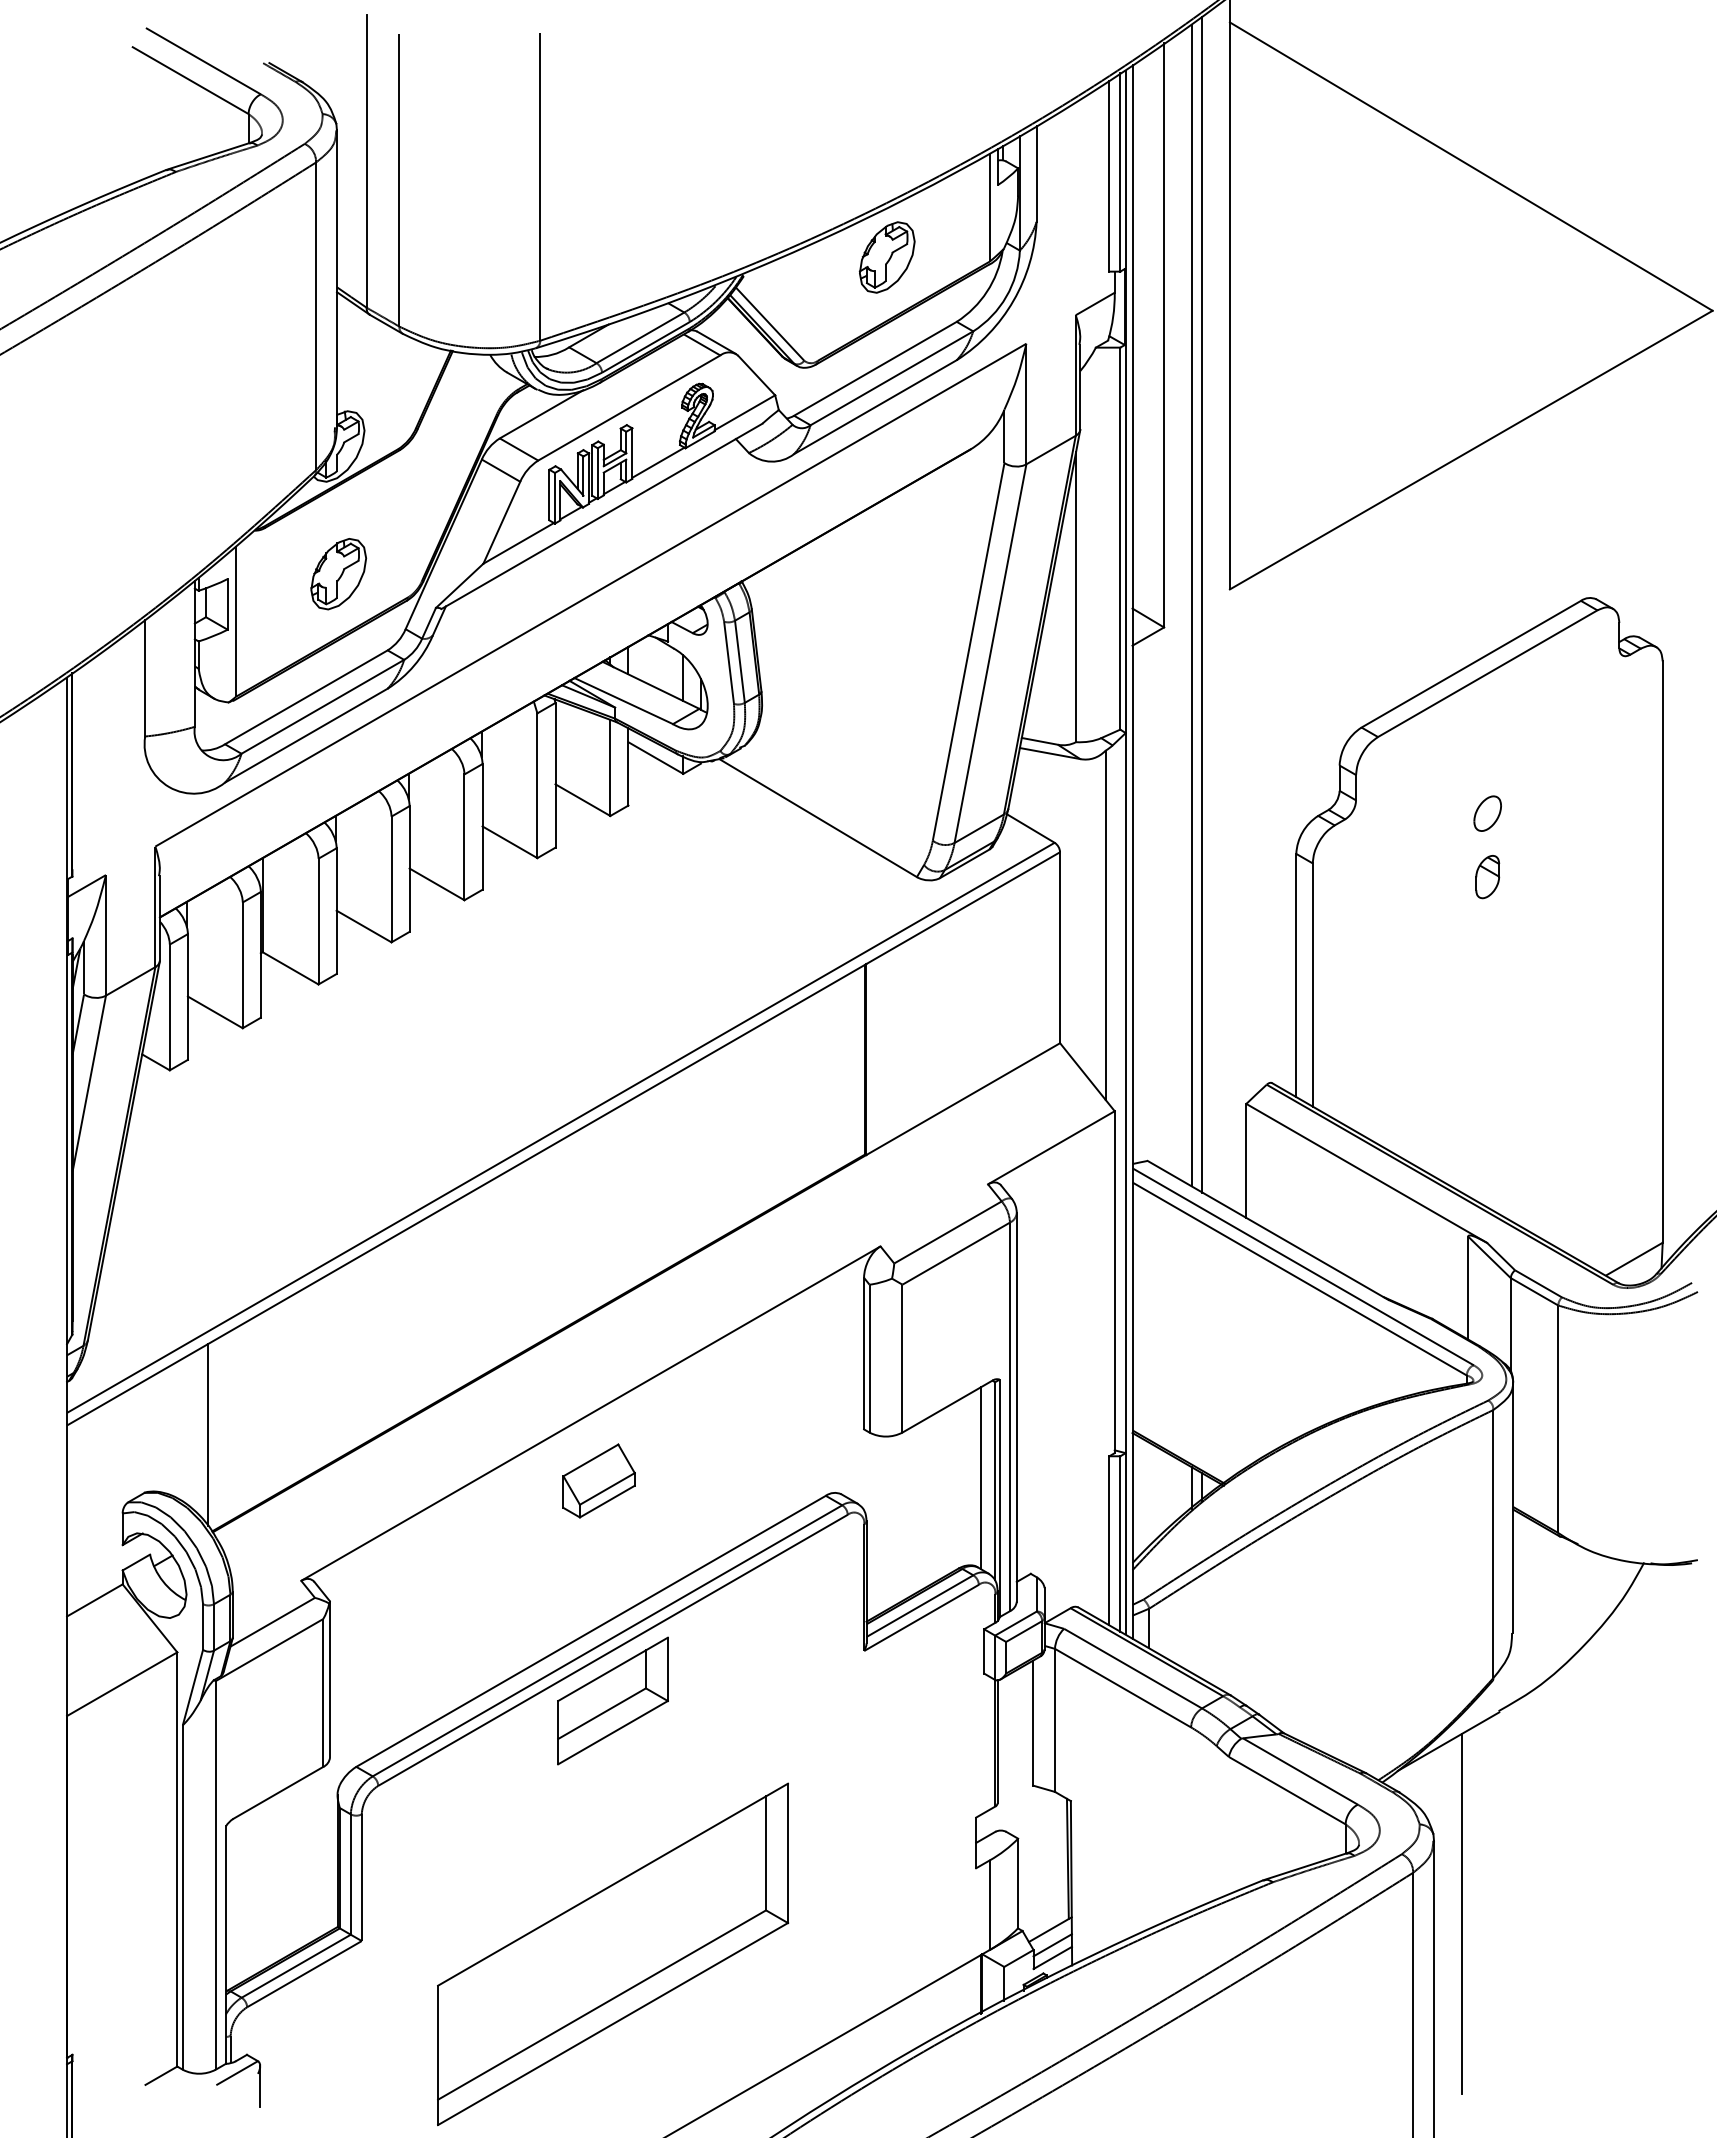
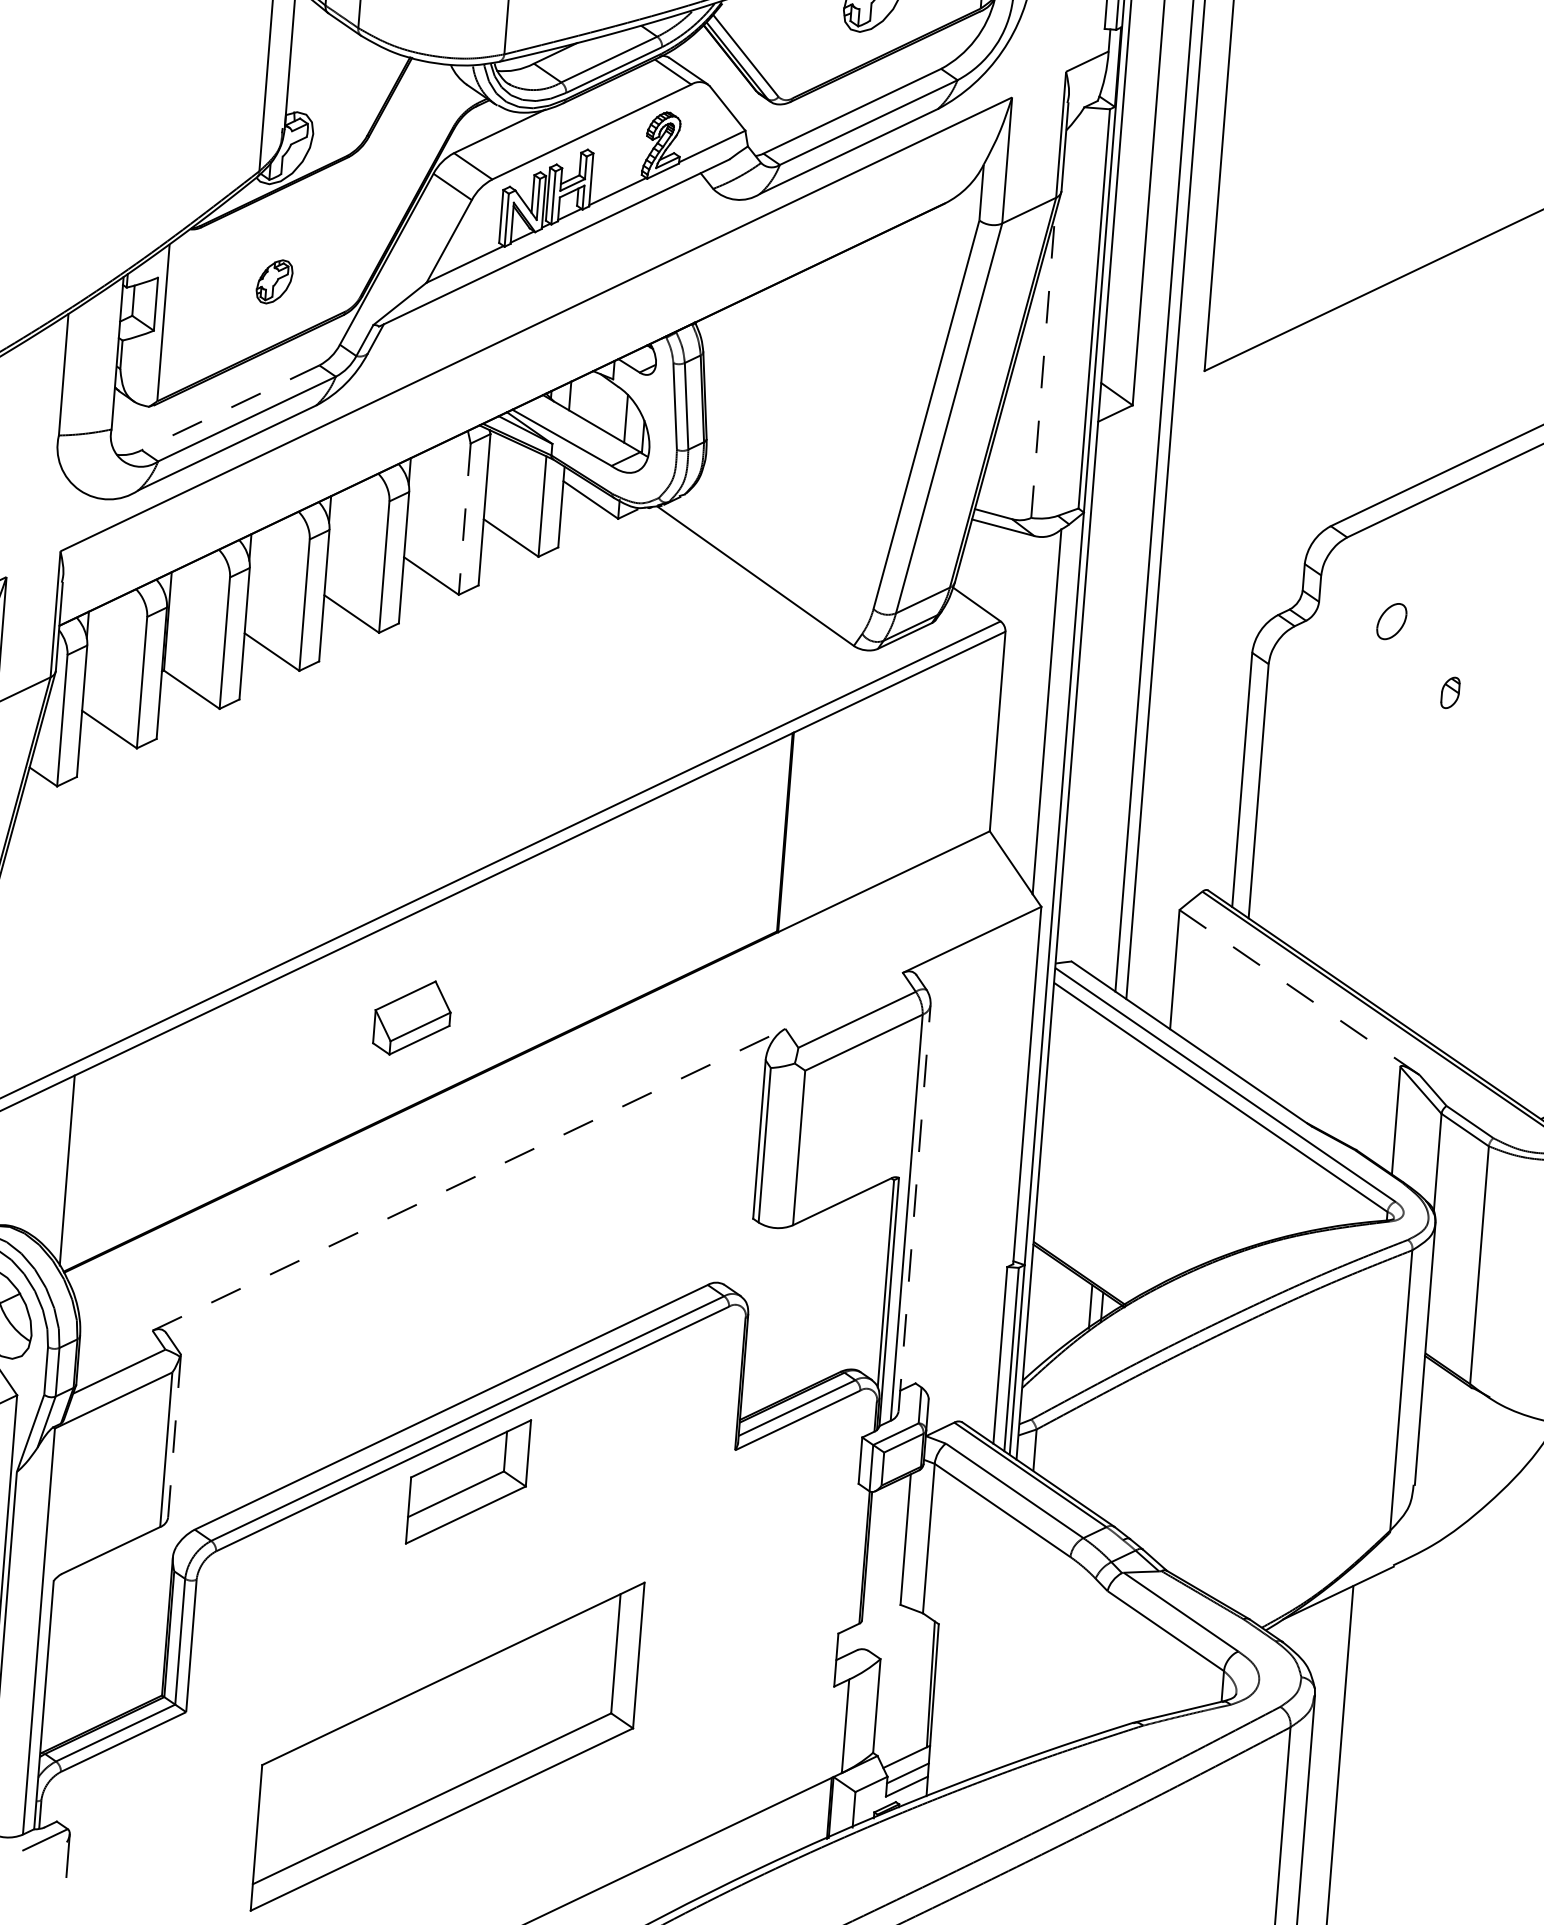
part: (338, 574) -> (274, 282), size x0.6
line: (1076, 597) -> (1043, 366), solid -> dashed
line: (306, 697) -> (230, 407), solid -> dashed
line: (537, 786) -> (464, 520), solid -> dashed
part: (1487, 813) -> (1391, 621), moved
part: (1487, 877) -> (1450, 693), size x0.7
line: (1366, 1173) -> (1299, 992), solid -> dashed
line: (1016, 1406) -> (914, 1207), solid -> dashed
line: (591, 1413) -> (469, 1179), solid -> dashed
line: (981, 1477) -> (871, 1278), removed
part: (598, 1480) -> (411, 1017), moved
line: (330, 1679) -> (175, 1436), solid -> dashed

